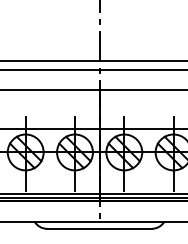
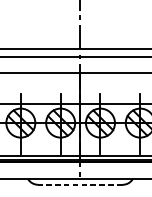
line: (99, 228) -> (80, 184), solid -> dashed

